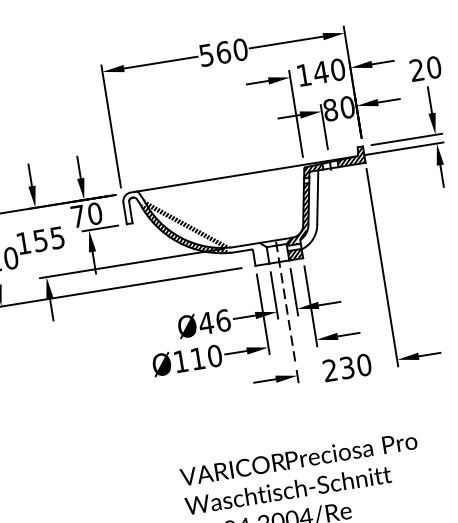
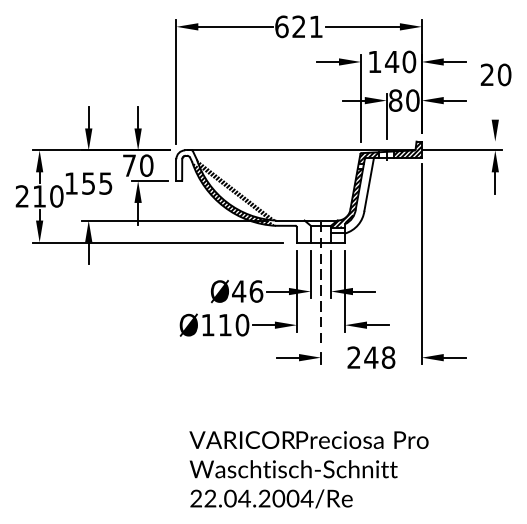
text: (223, 52) -> (299, 26), 560 -> 621
line: (430, 100) -> (495, 106), removed
line: (406, 139) -> (465, 141), removed
hatch: (295, 254) -> (338, 237), removed
text: (355, 366) -> (379, 357), 230 -> 248

